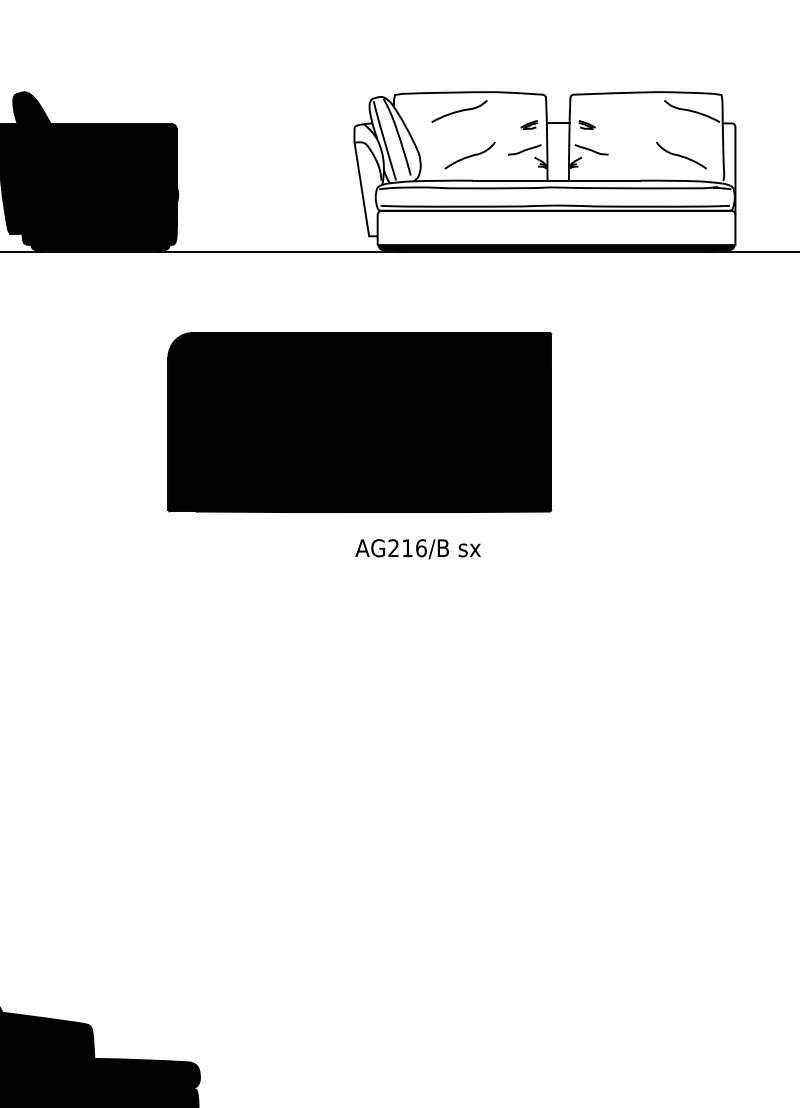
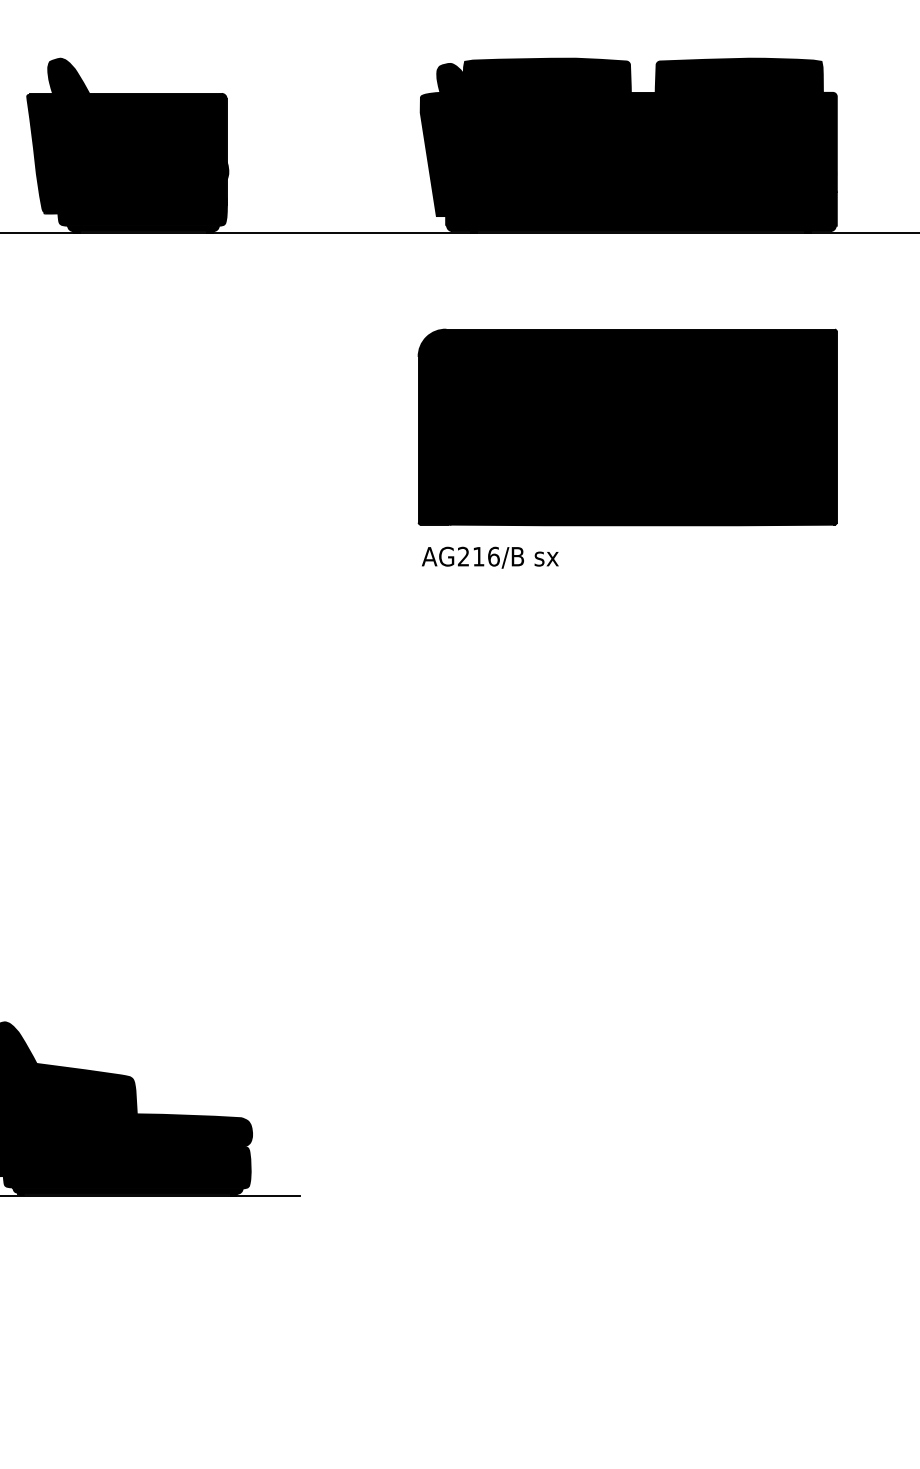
fill: (544, 167) -> (628, 141), added
part: (359, 422) -> (627, 427), moved

